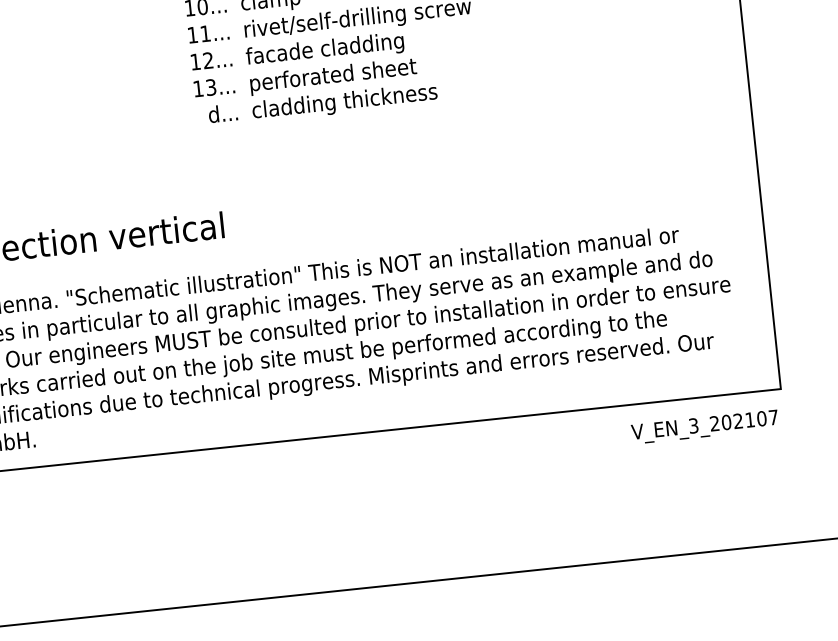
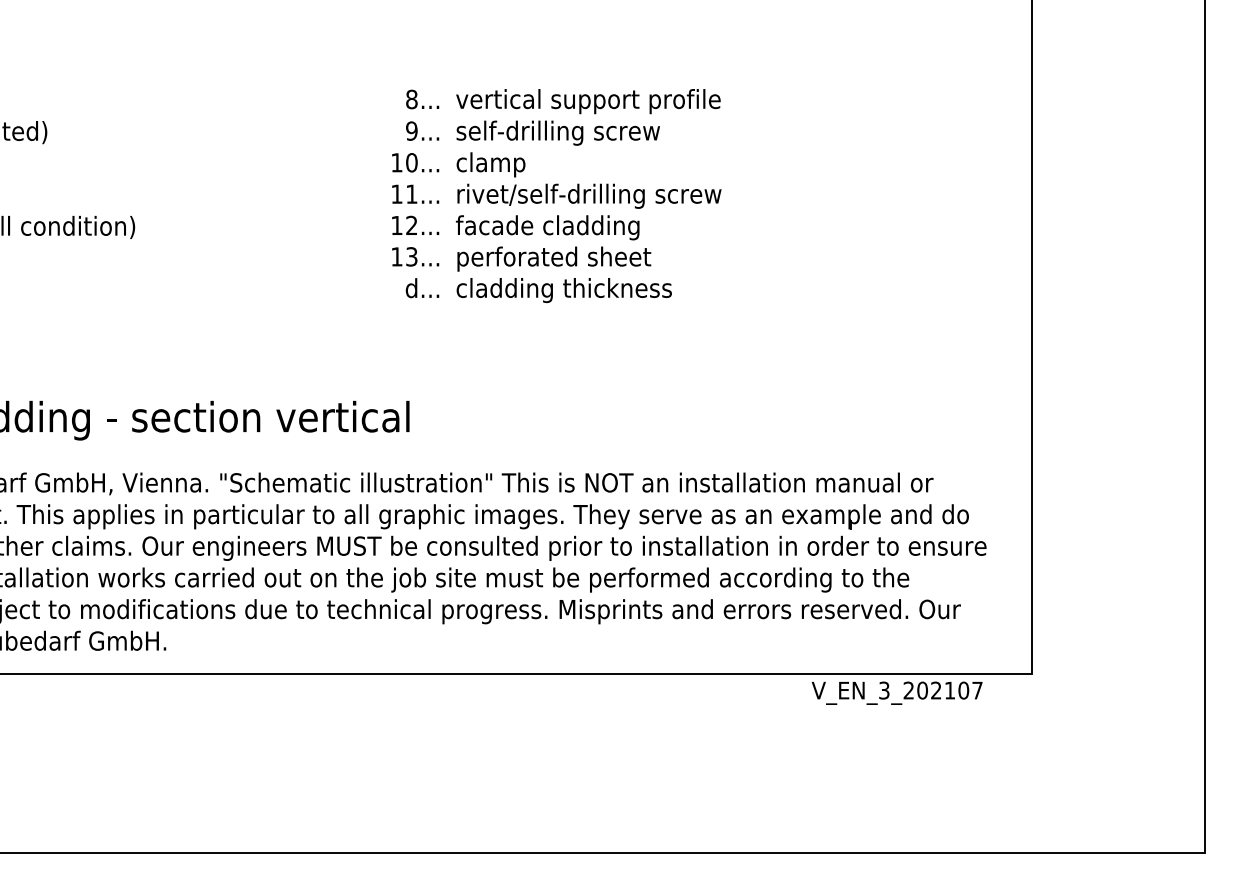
text: (704, 426) -> (896, 692), moved

